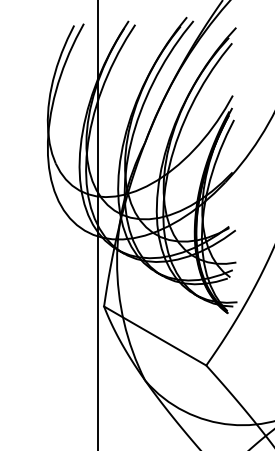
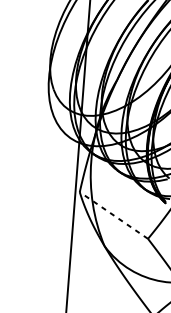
line: (154, 335) -> (113, 215), solid -> dashed

